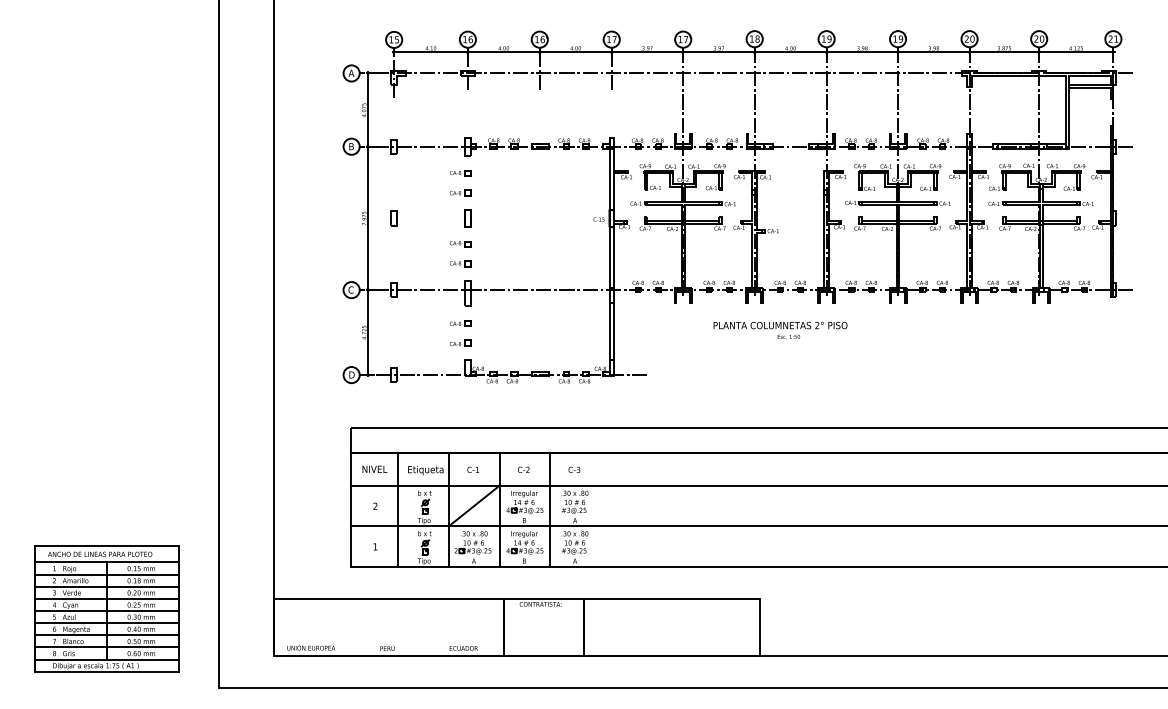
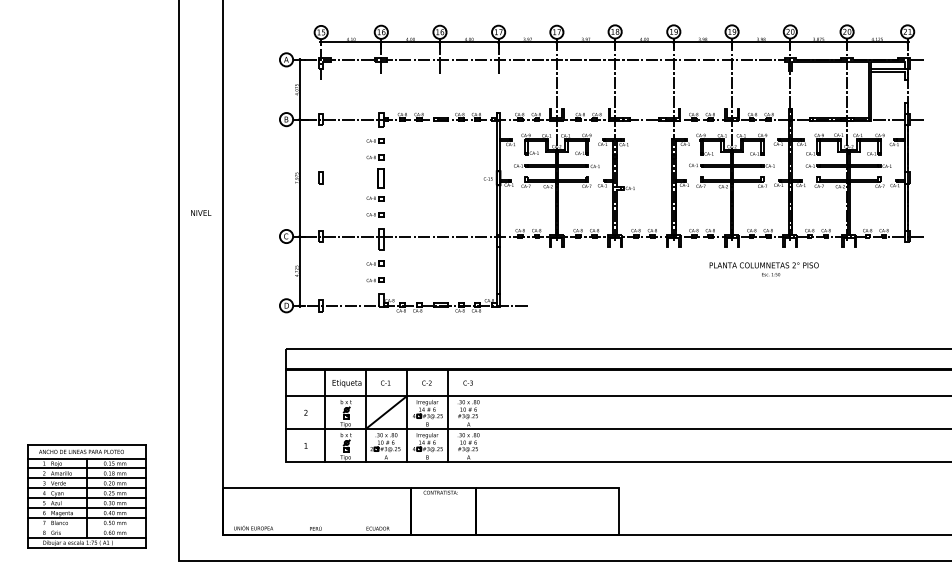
part: (467, 218) -> (381, 178), size x1.4
text: (780, 329) -> (764, 268), moved
text: (374, 468) -> (200, 212), moved
line: (107, 647) -> (87, 527), removed

